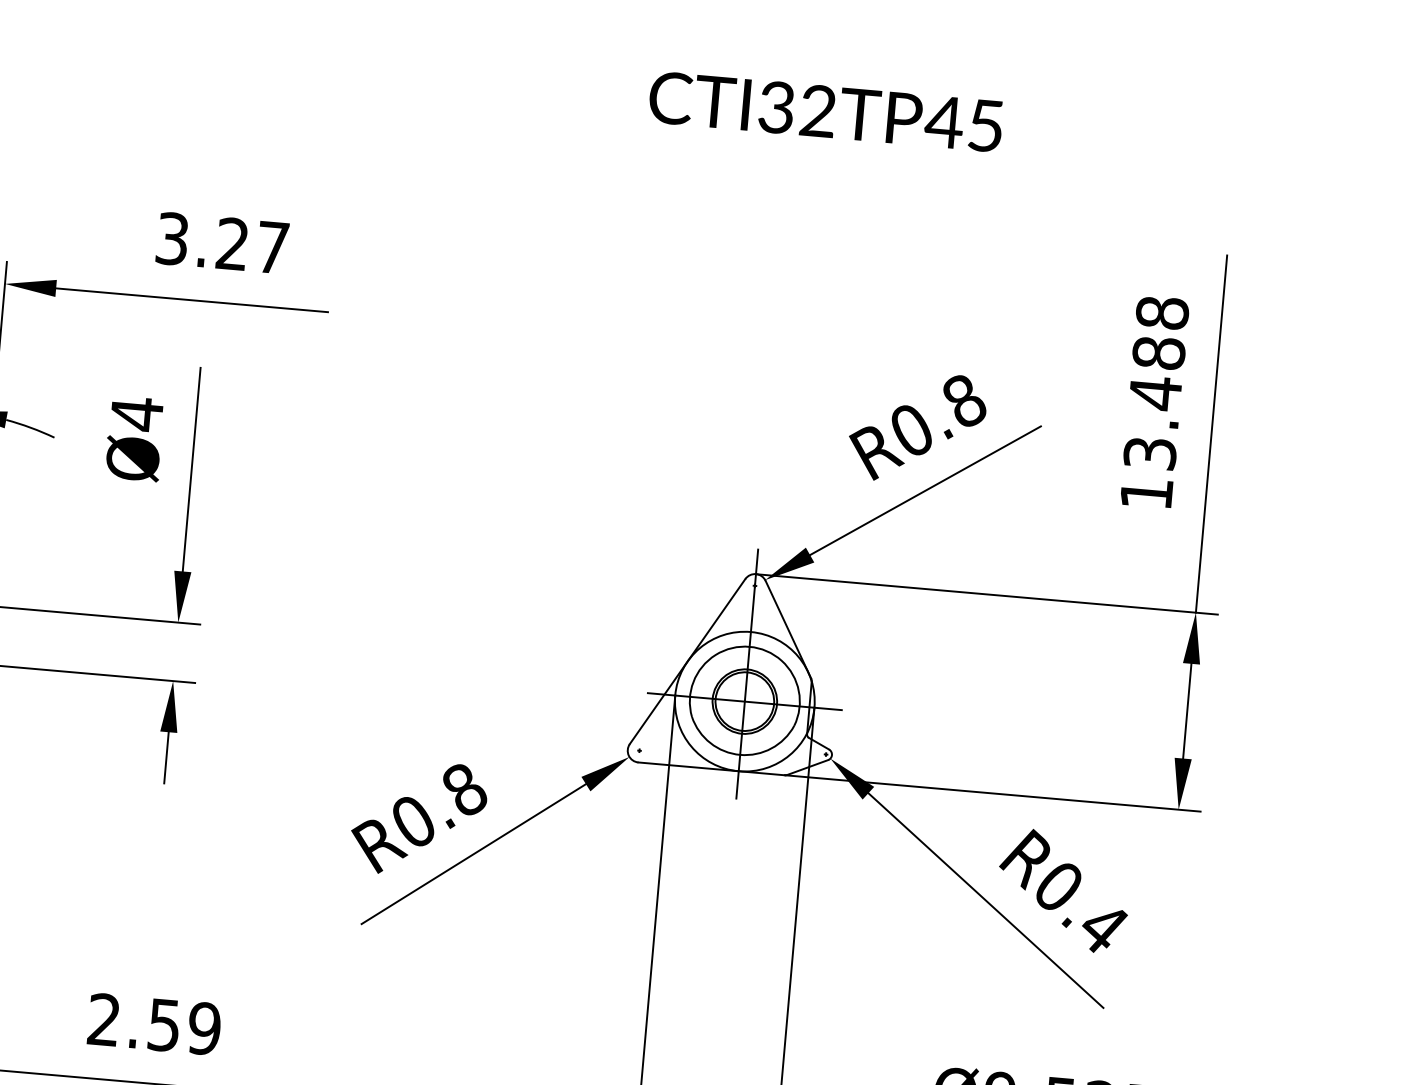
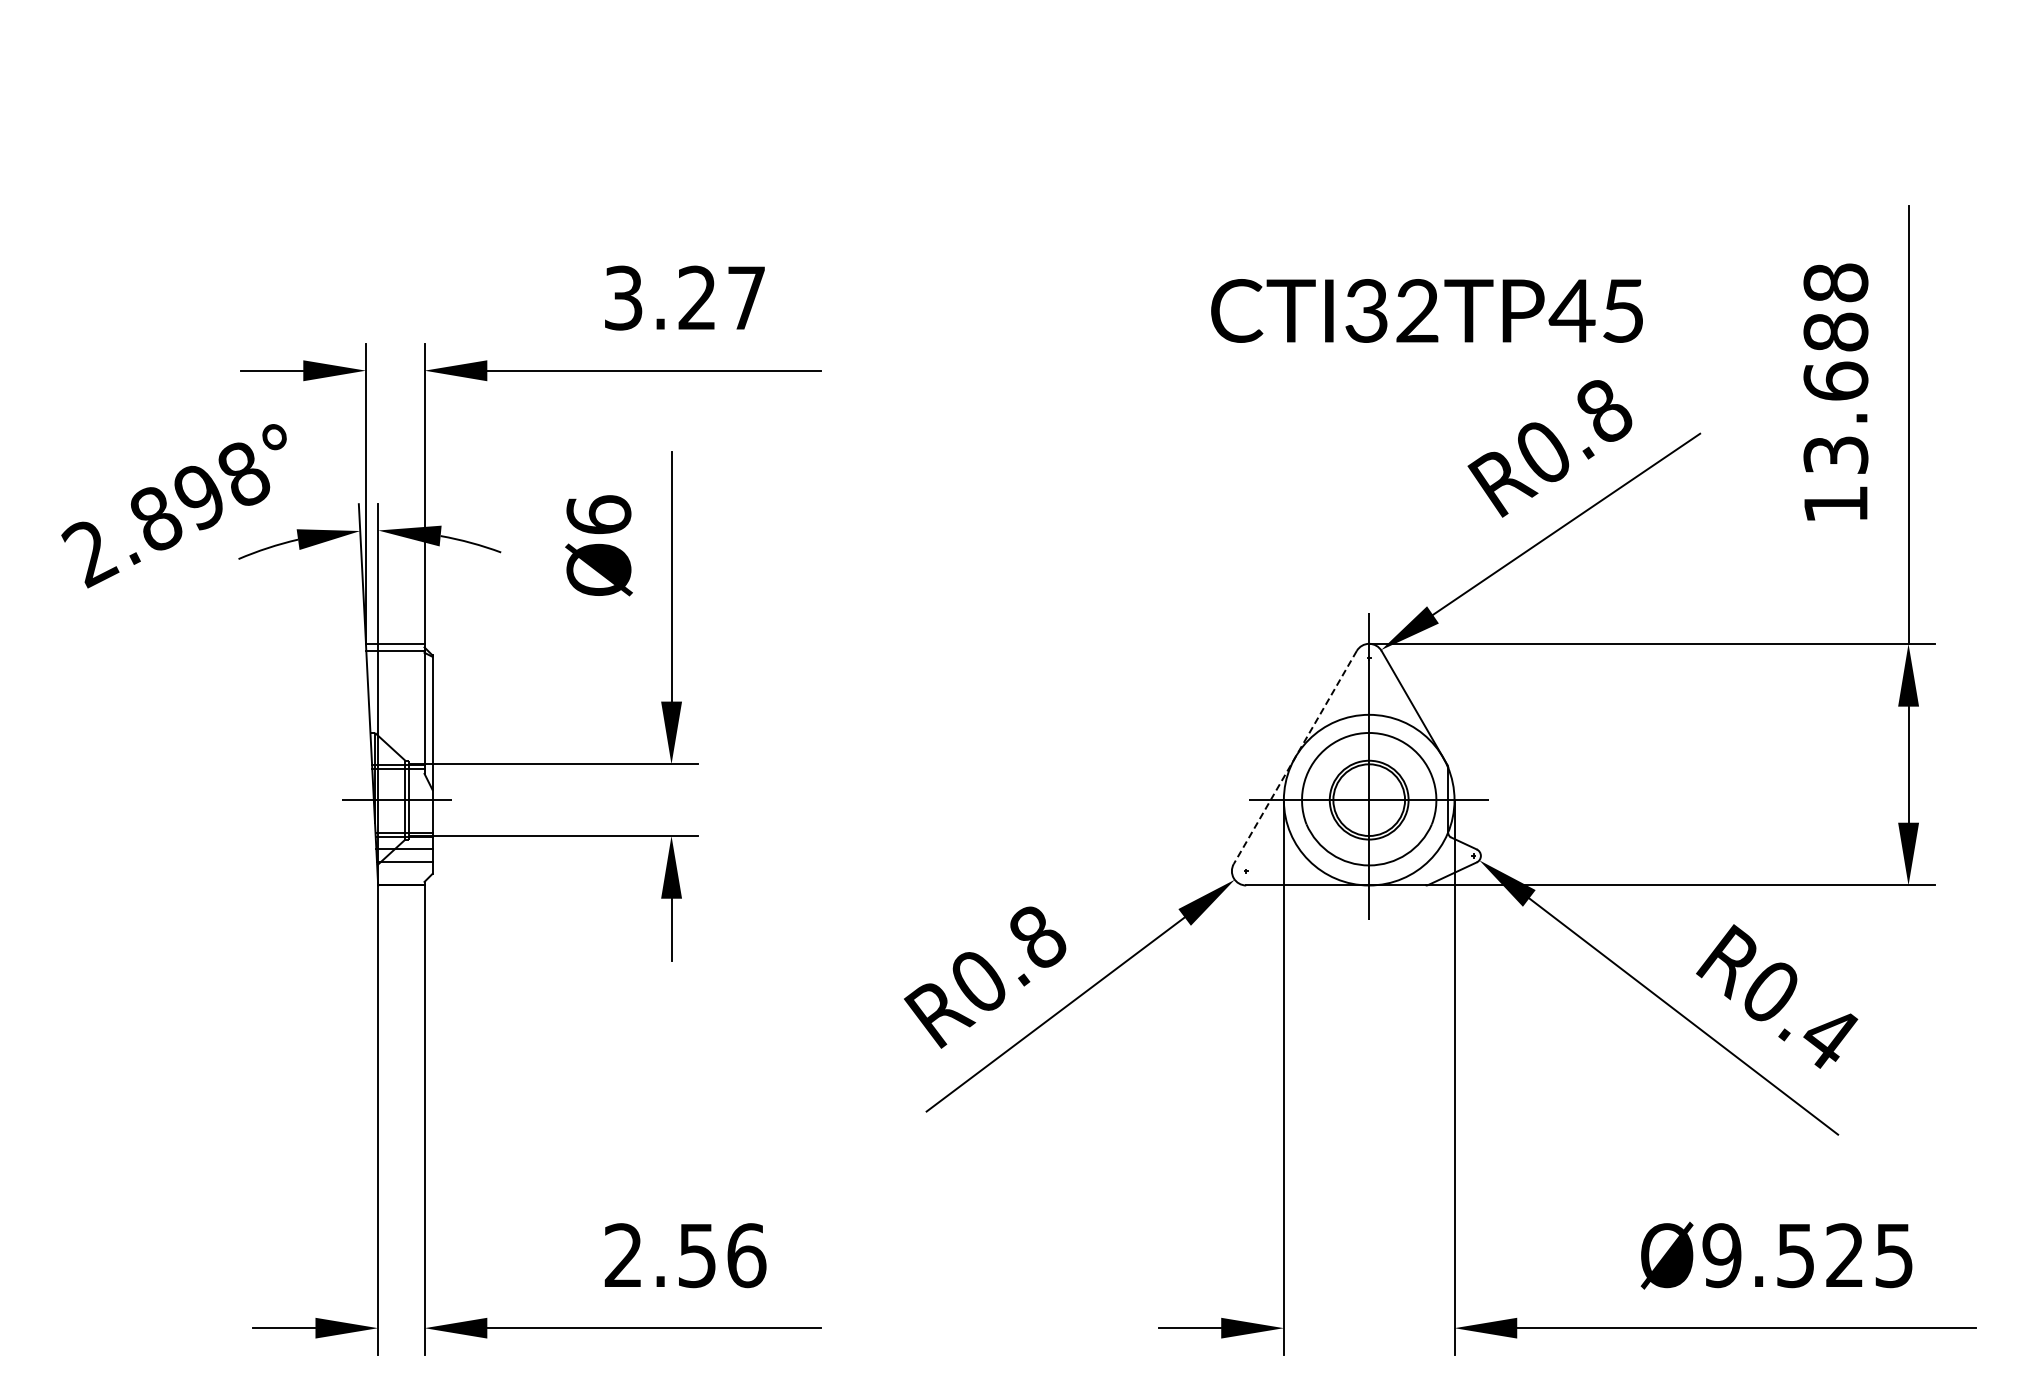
text: (825, 111) -> (1426, 310), moved
text: (1155, 393) -> (1835, 381), 13.488 -> 13.688
text: (136, 413) -> (598, 514), Ø4 -> Ø6
line: (687, 661) -> (1295, 757), solid -> dashed
text: (204, 1028) -> (746, 1255), 2.59 -> 2.56

